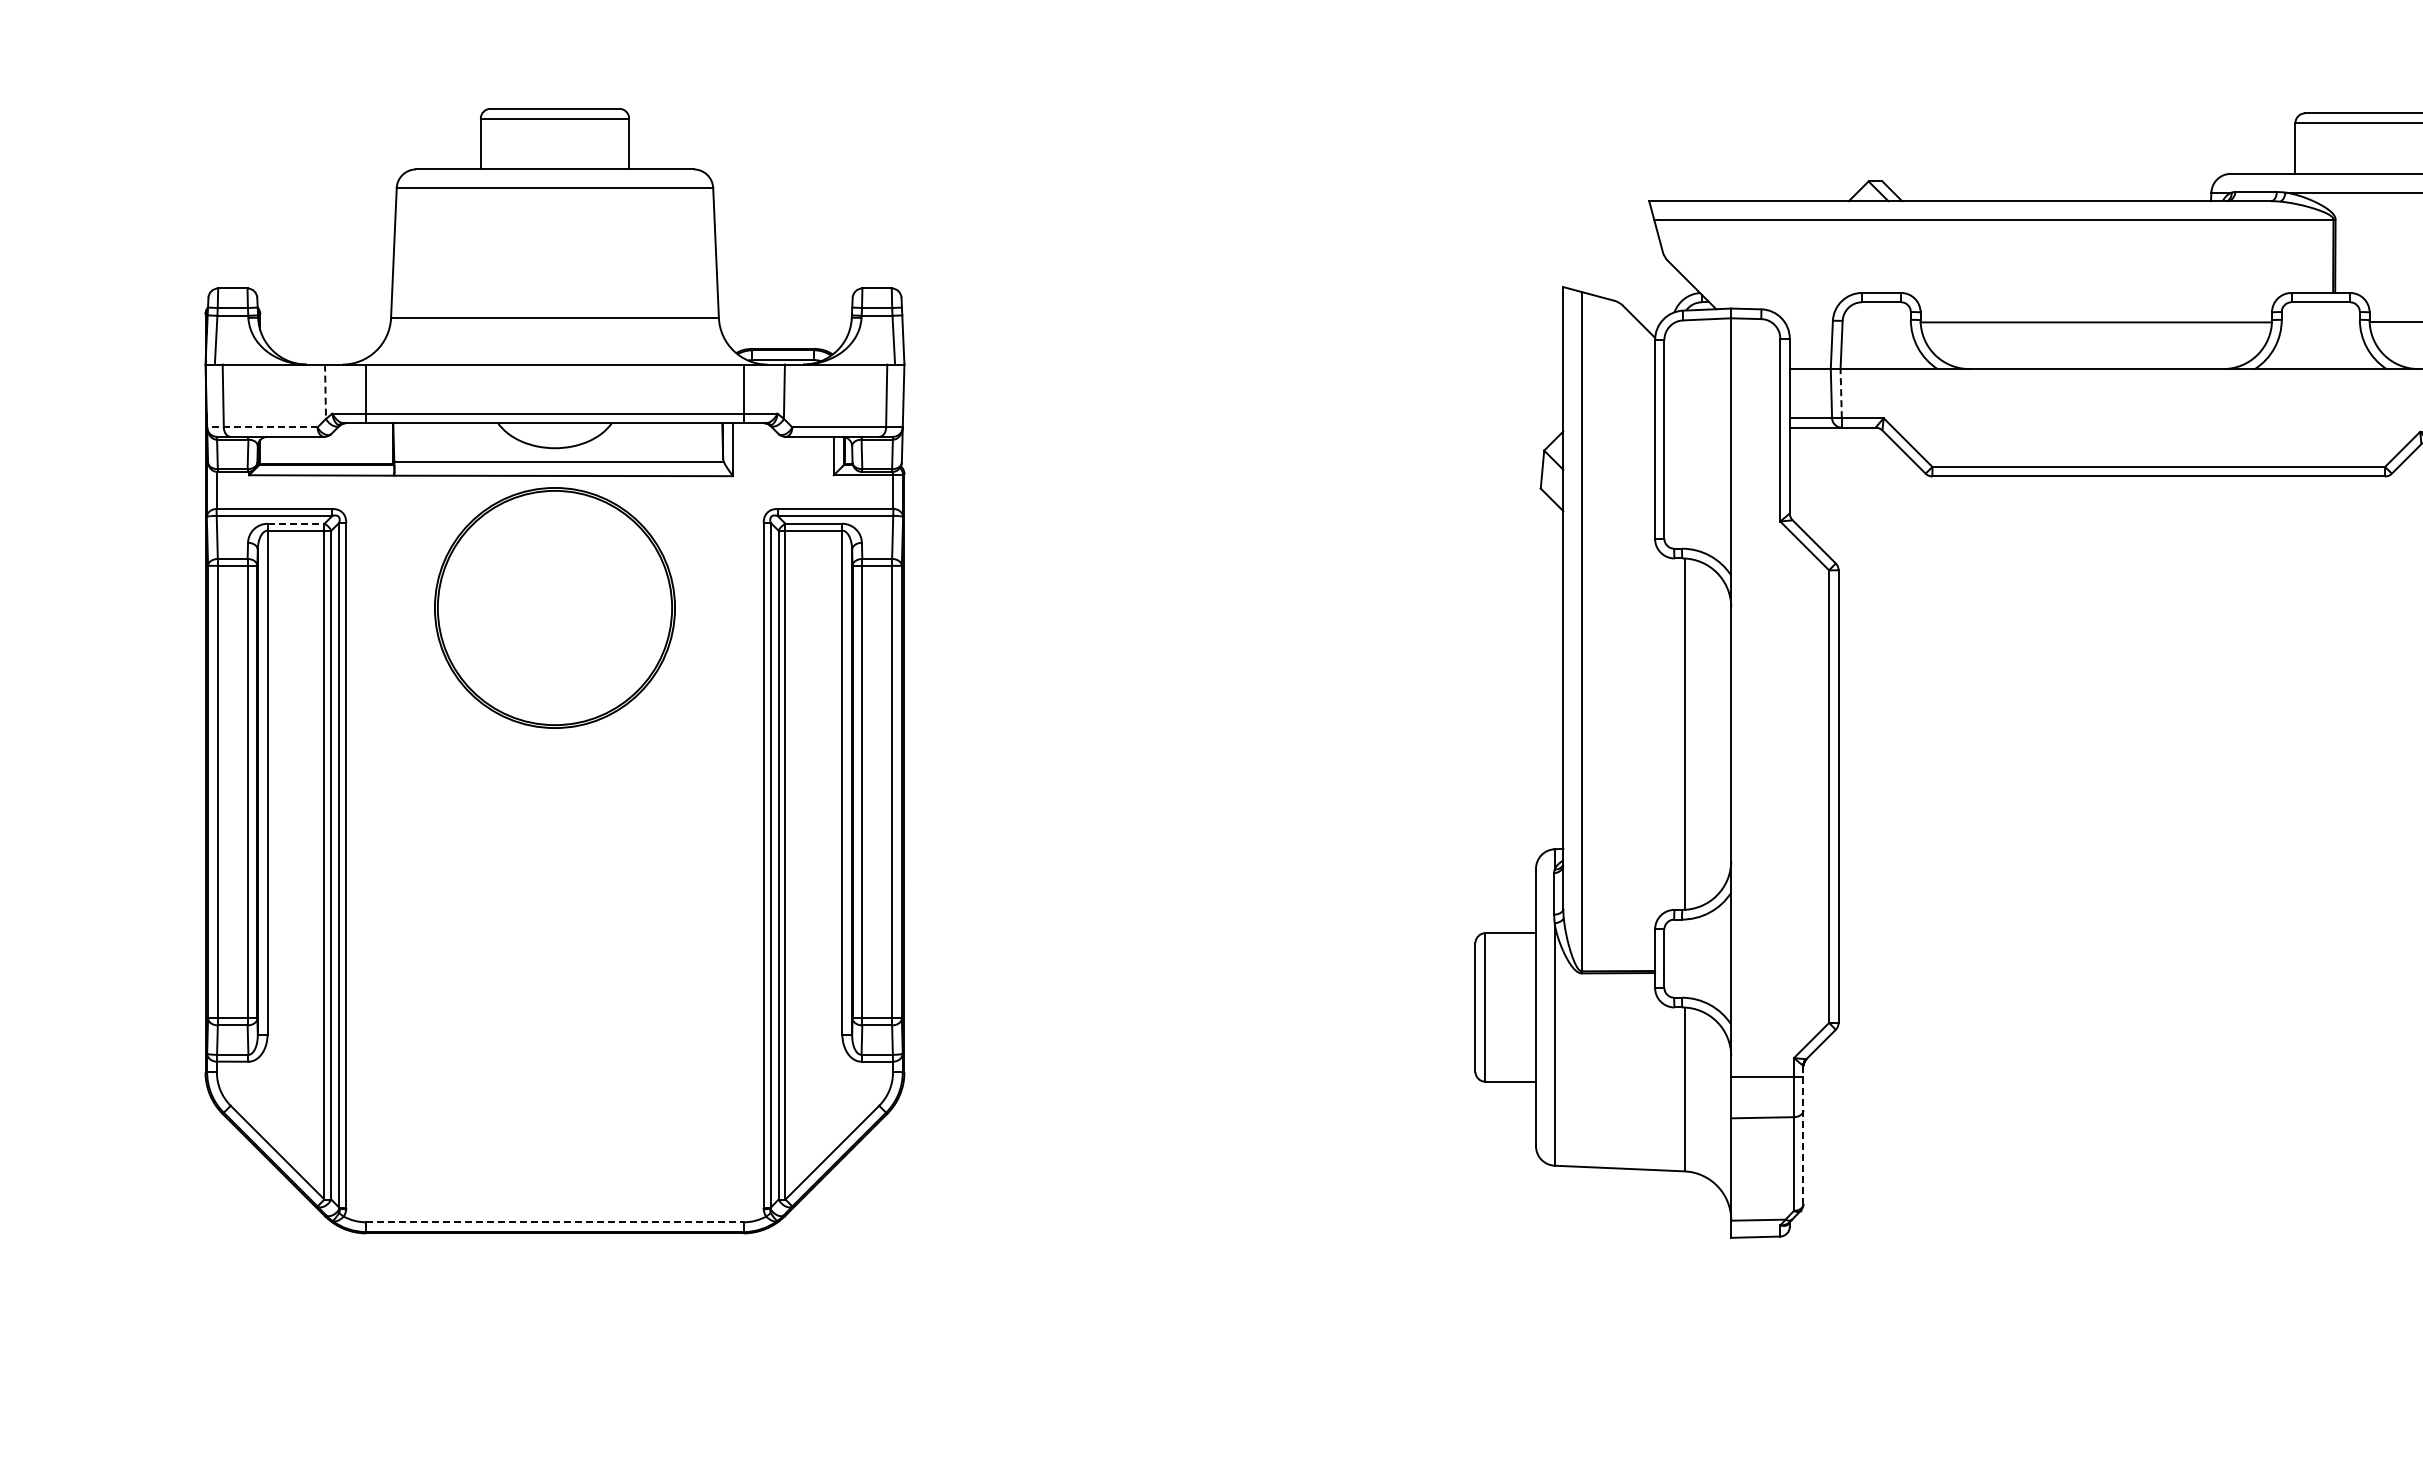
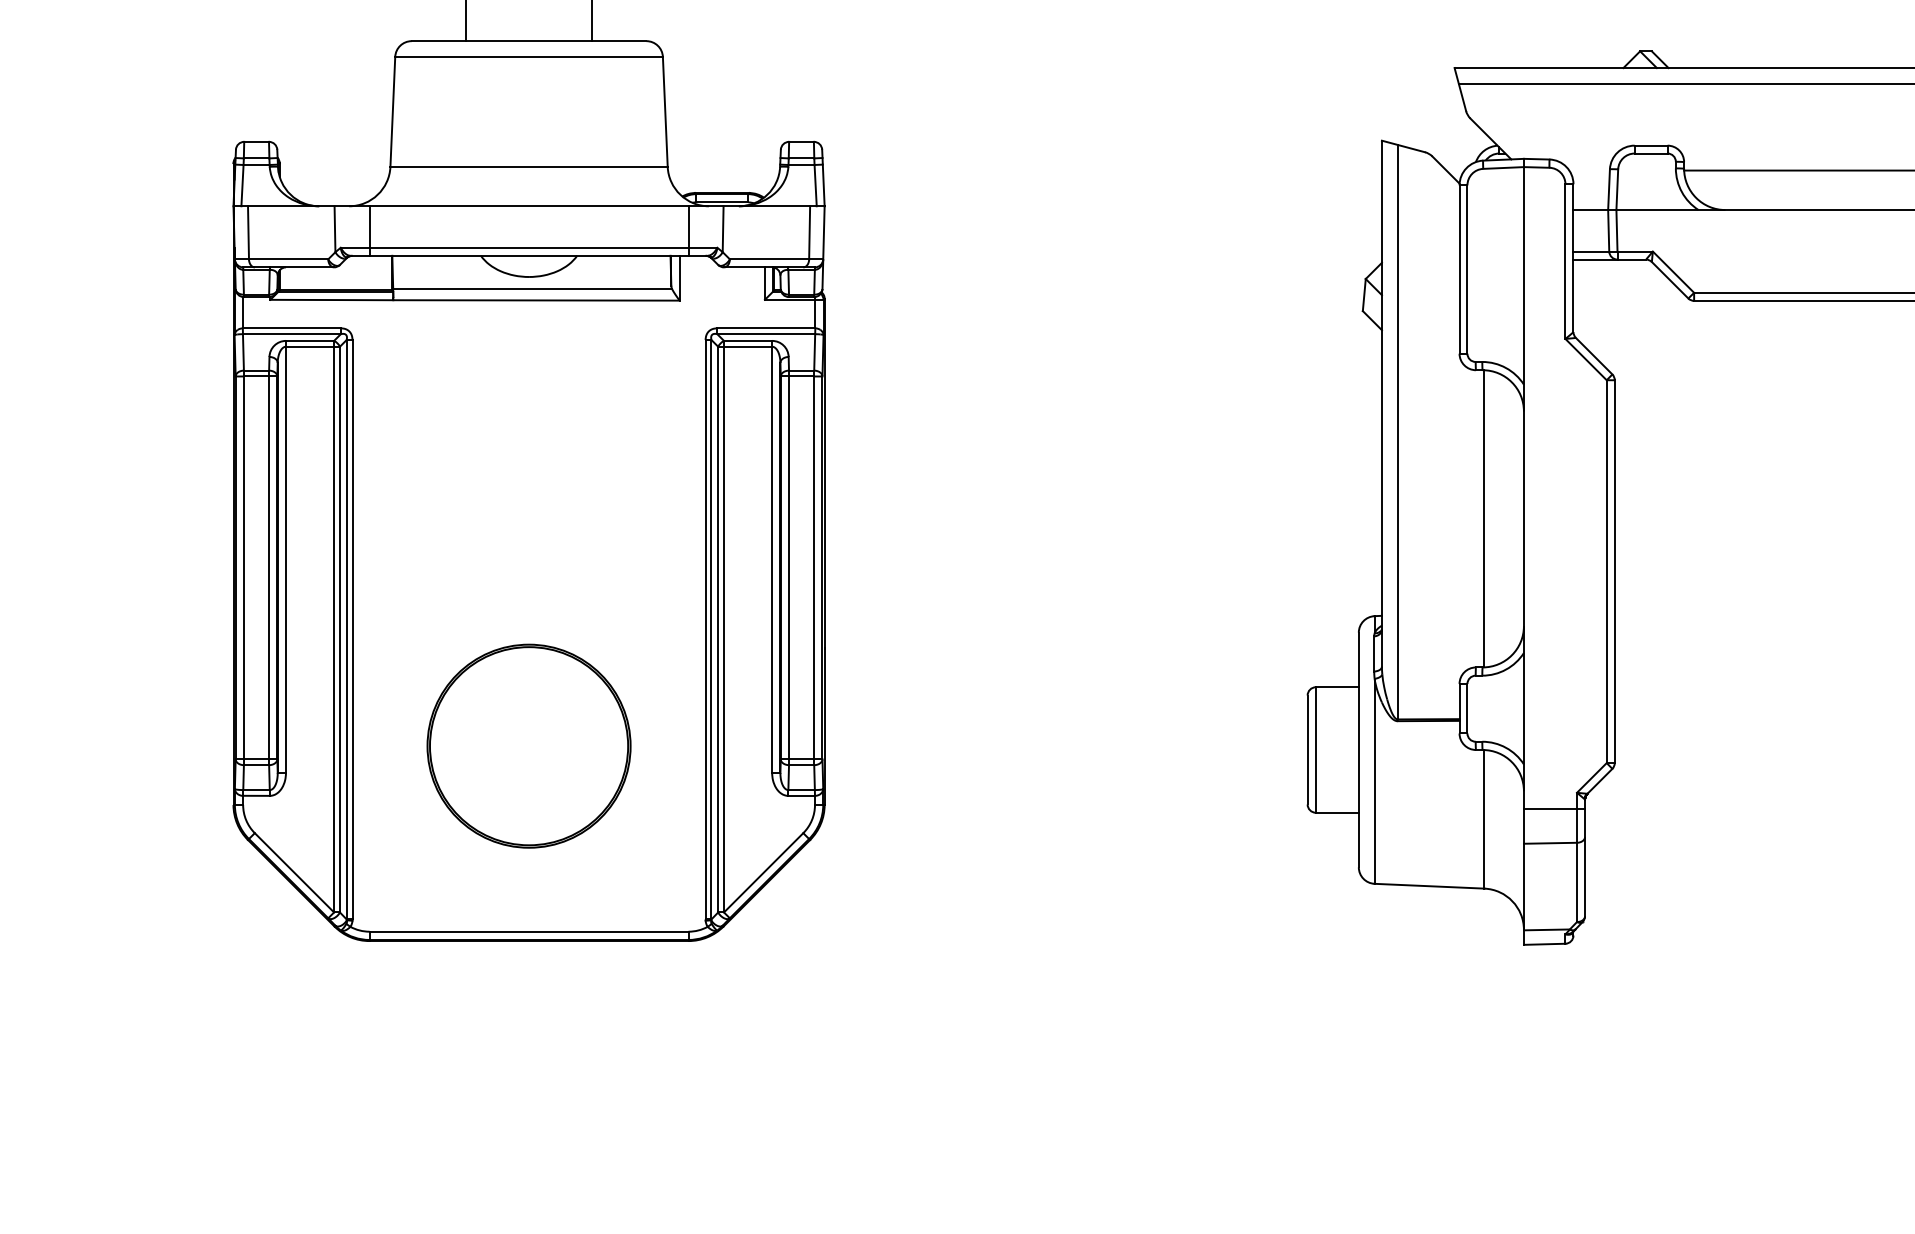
line: (325, 392) -> (334, 229), dashed -> solid
line: (1841, 393) -> (1617, 230), dashed -> solid
line: (261, 427) -> (280, 259), dashed -> solid
line: (296, 523) -> (310, 340), dashed -> solid
part: (554, 607) -> (528, 745), moved
line: (1803, 1135) -> (1585, 858), dashed -> solid
line: (554, 1222) -> (528, 931), dashed -> solid

